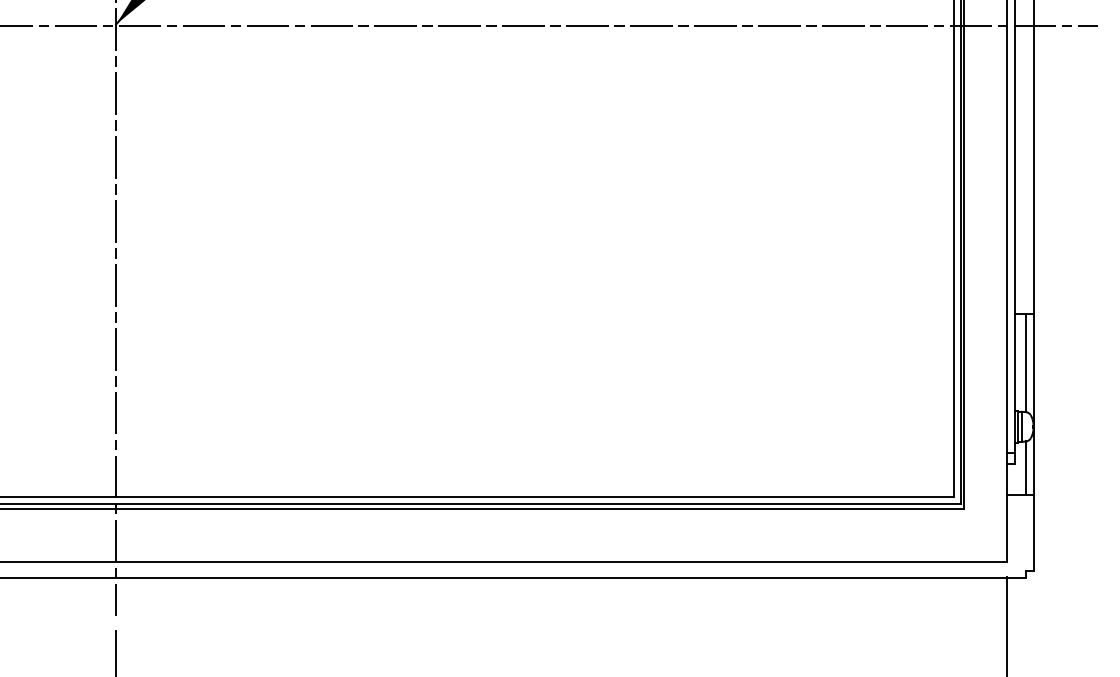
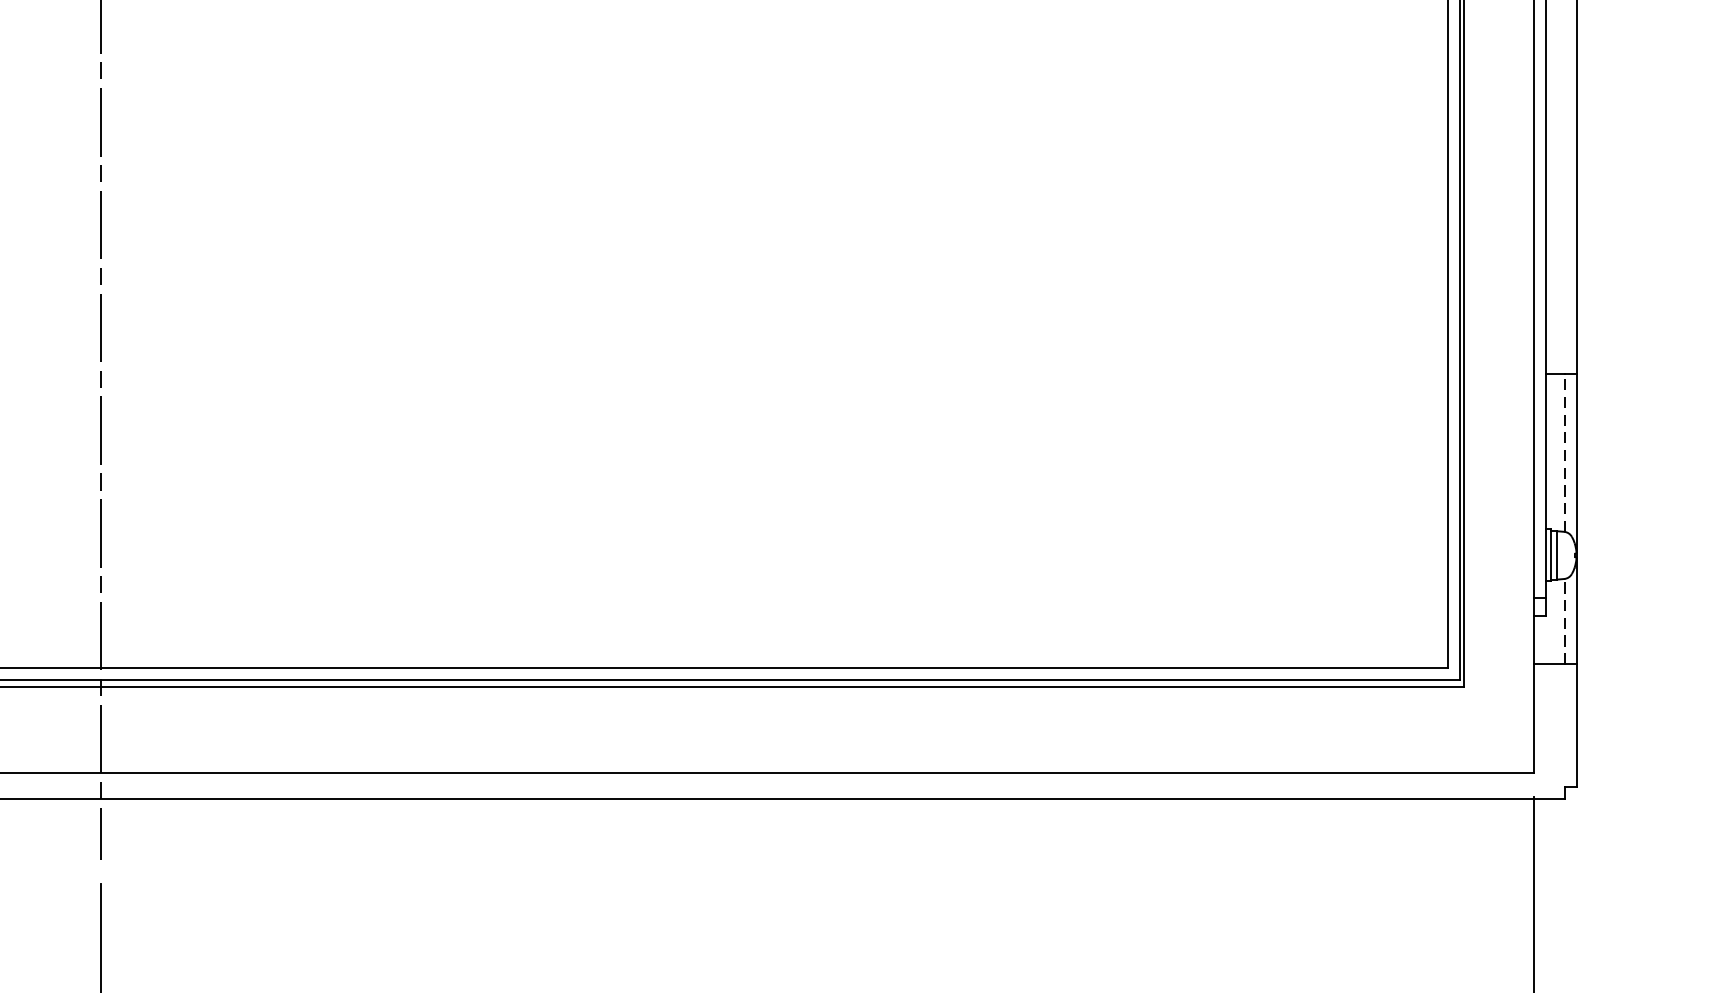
line: (1026, 362) -> (1565, 452), solid -> dashed
line: (1026, 467) -> (1565, 620), solid -> dashed

